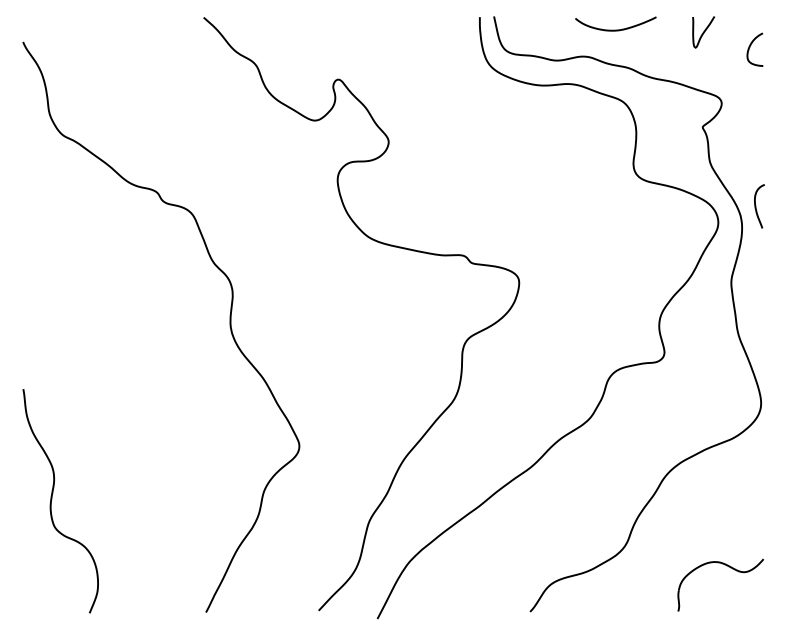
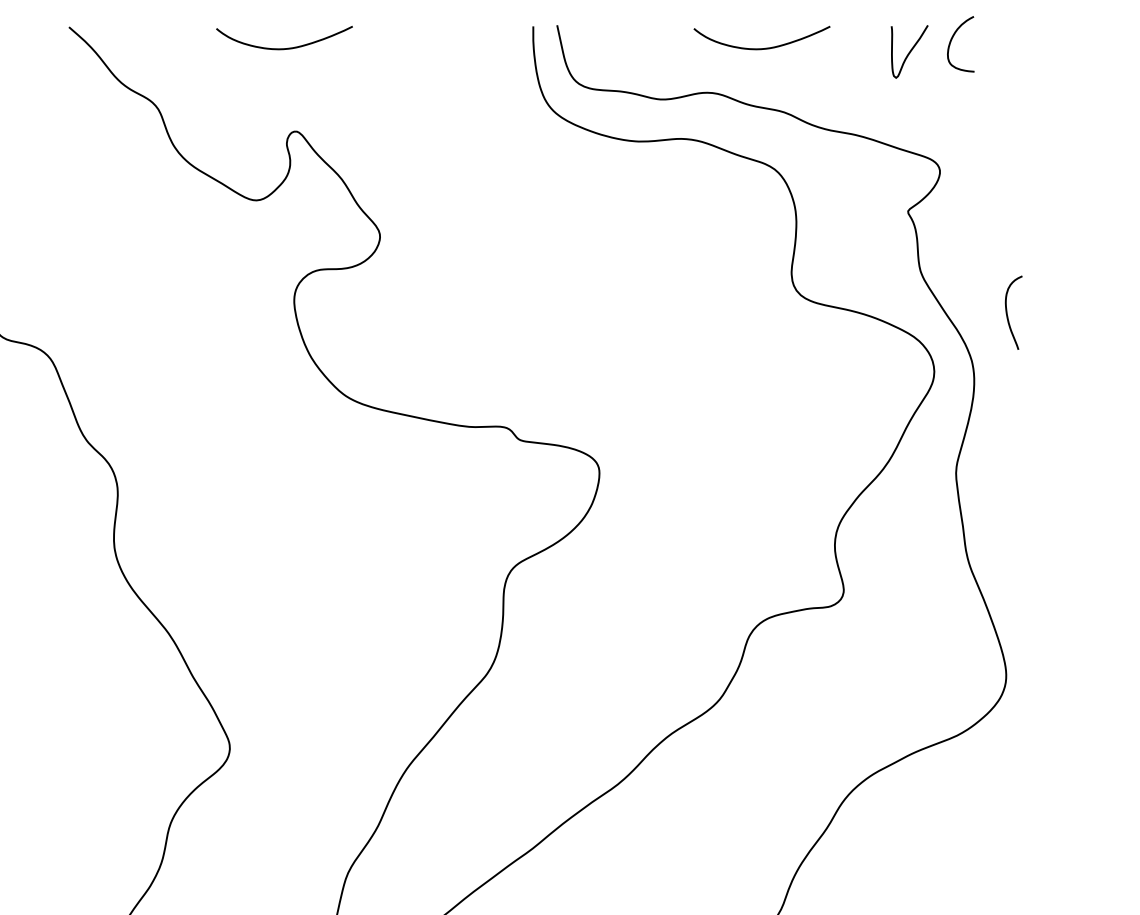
curve: (331, 29) -> (283, 47), added
curve: (750, 47) -> (953, 40), moved
curve: (756, 206) -> (1008, 312), moved

